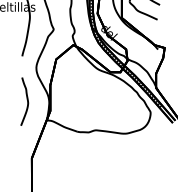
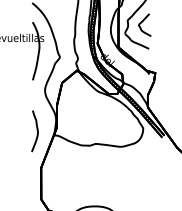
curve: (26, 100) -> (36, 130), moved

